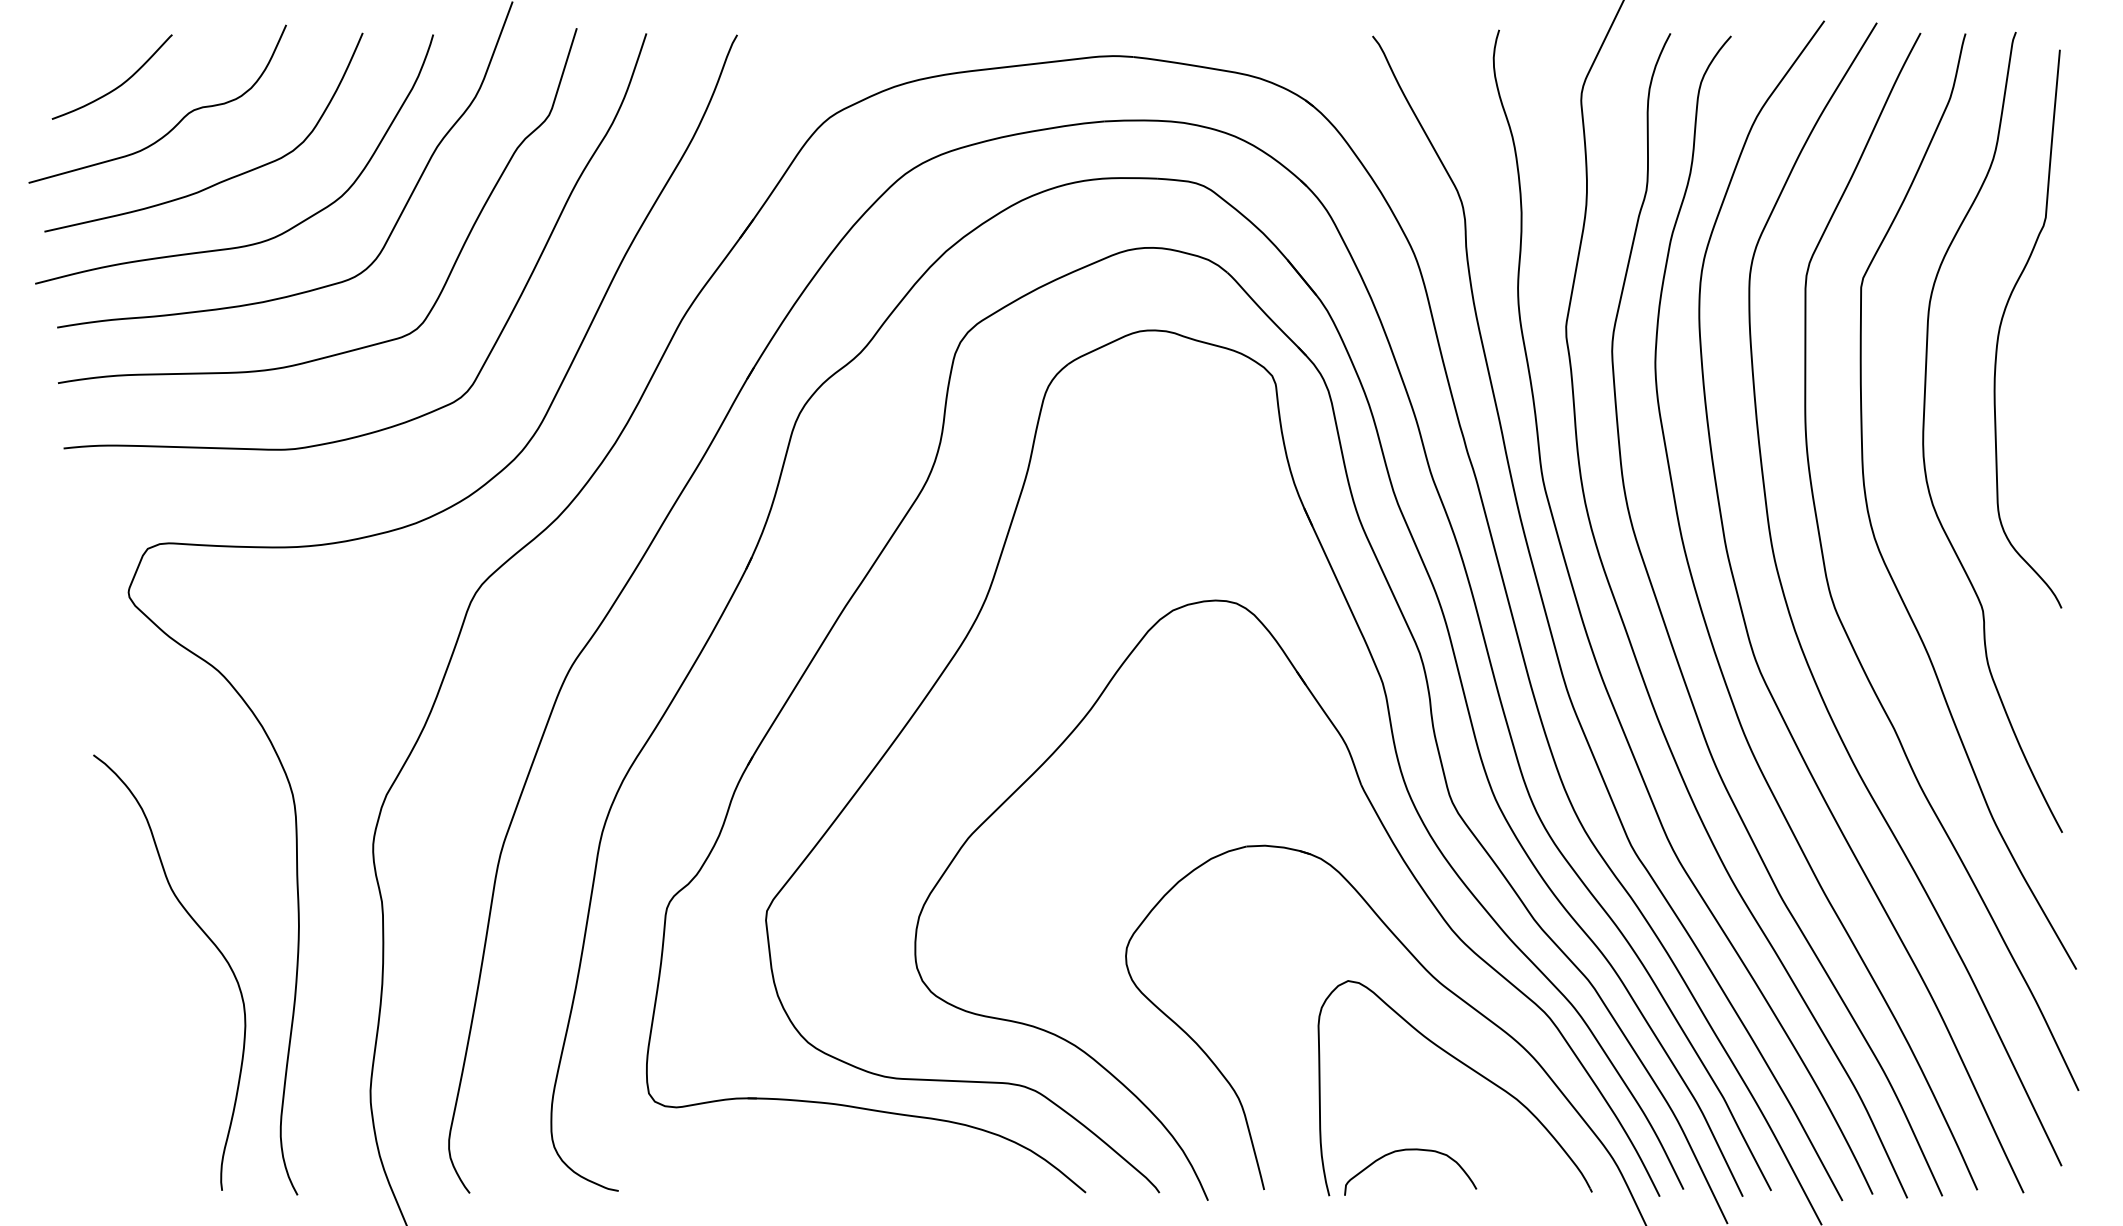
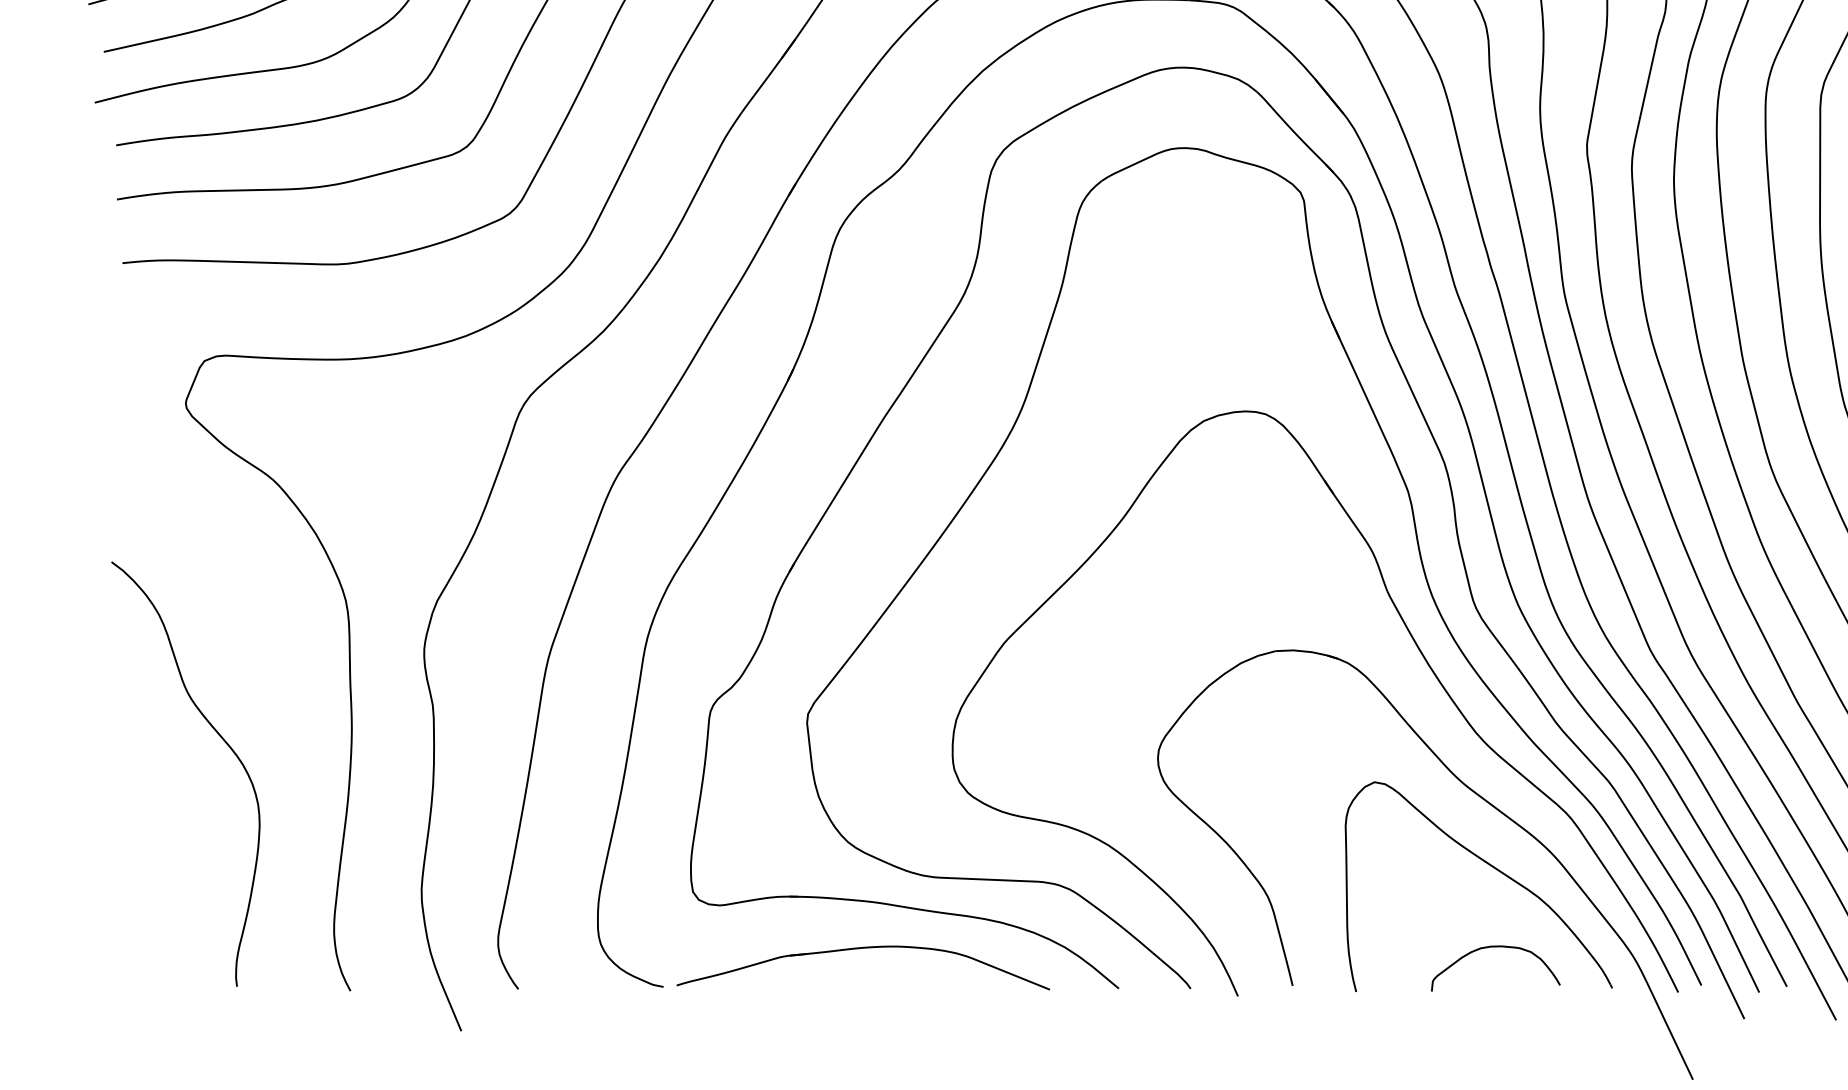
curve: (209, 940) -> (224, 742), moved
curve: (1410, 1150) -> (1495, 947), moved
part: (820, 1152) -> (860, 949), added

